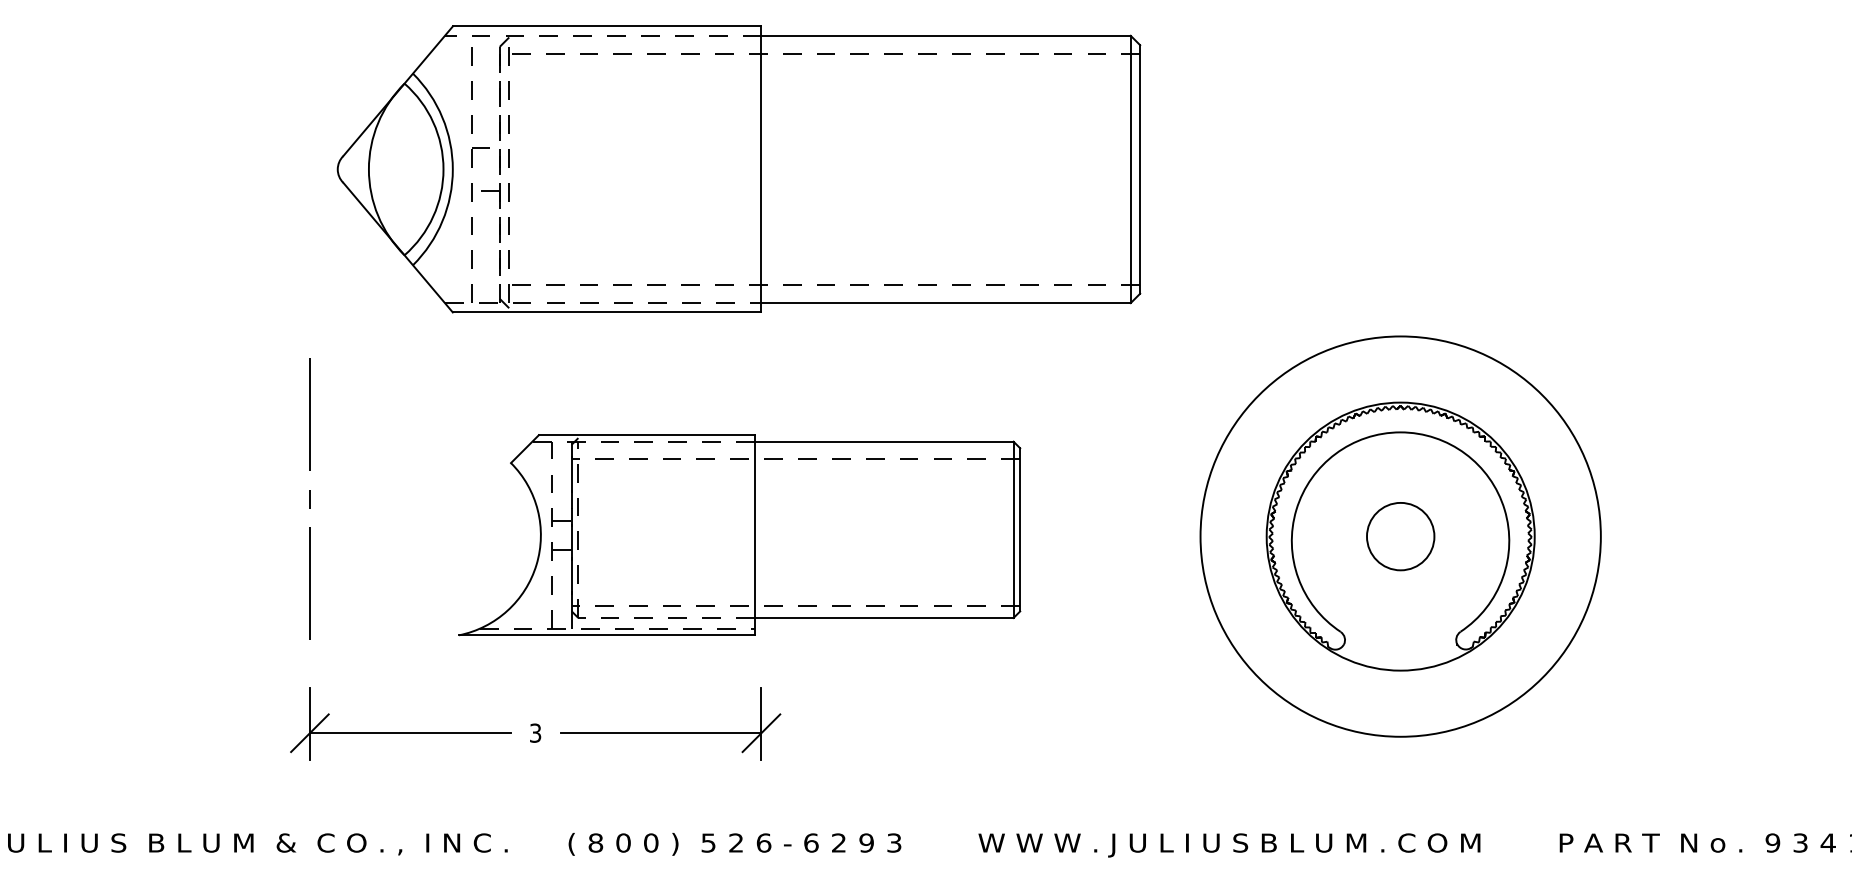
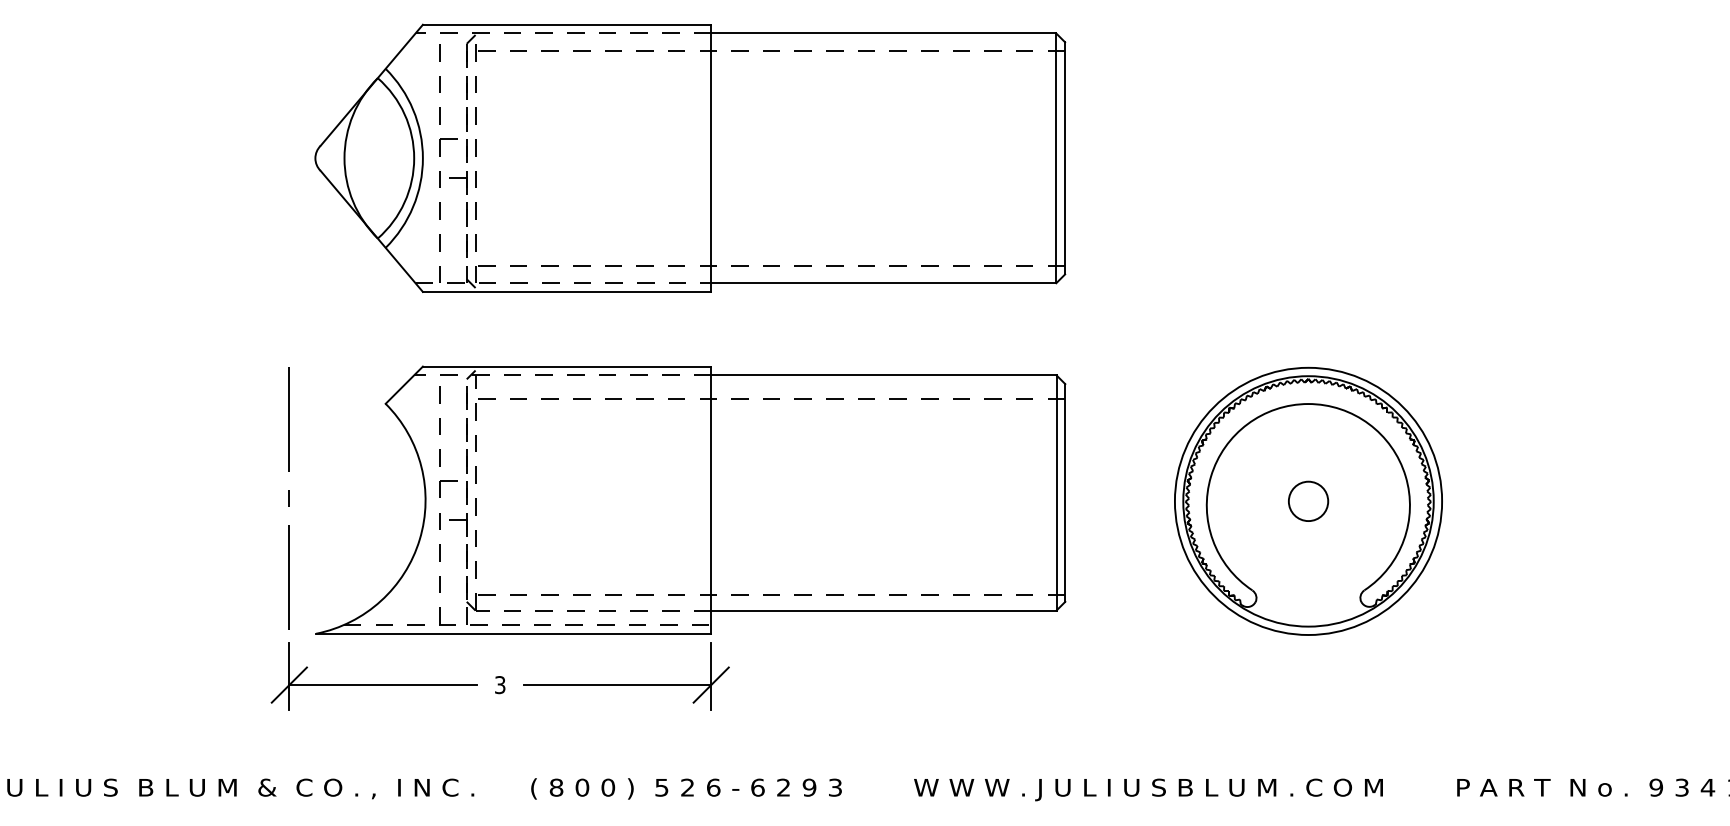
line: (308, 499) -> (288, 498), moved
part: (739, 534) -> (690, 499), size x1.43
circle: (1400, 535) -> (1308, 500), size x0.71
circle: (1400, 536) -> (1308, 501), size x0.62

